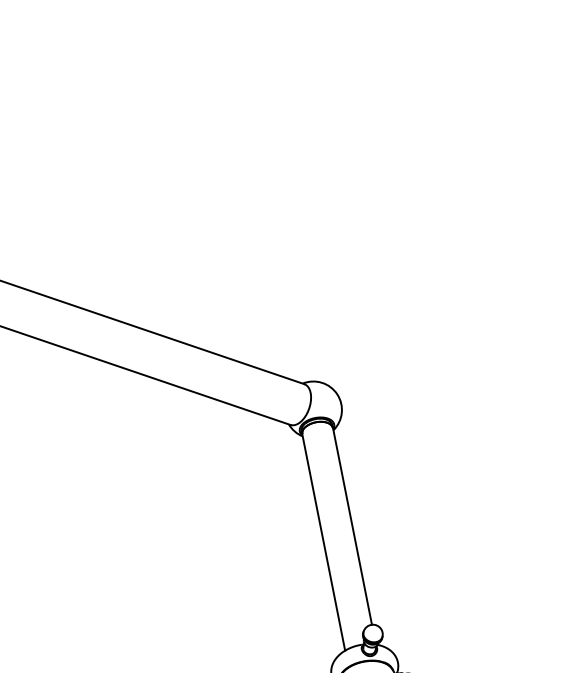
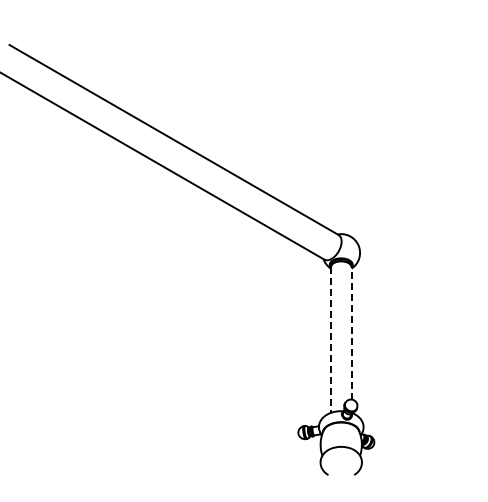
line: (352, 525) -> (351, 332), solid -> dashed
line: (323, 543) -> (330, 340), solid -> dashed

